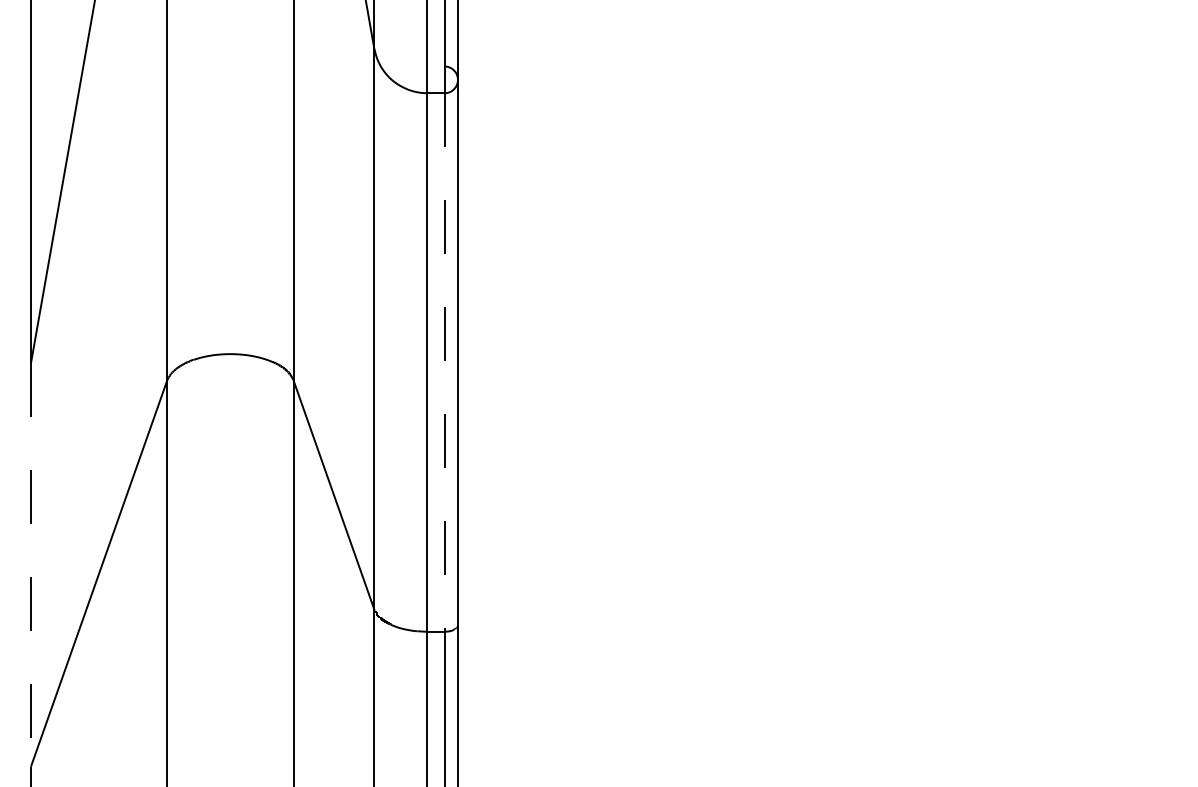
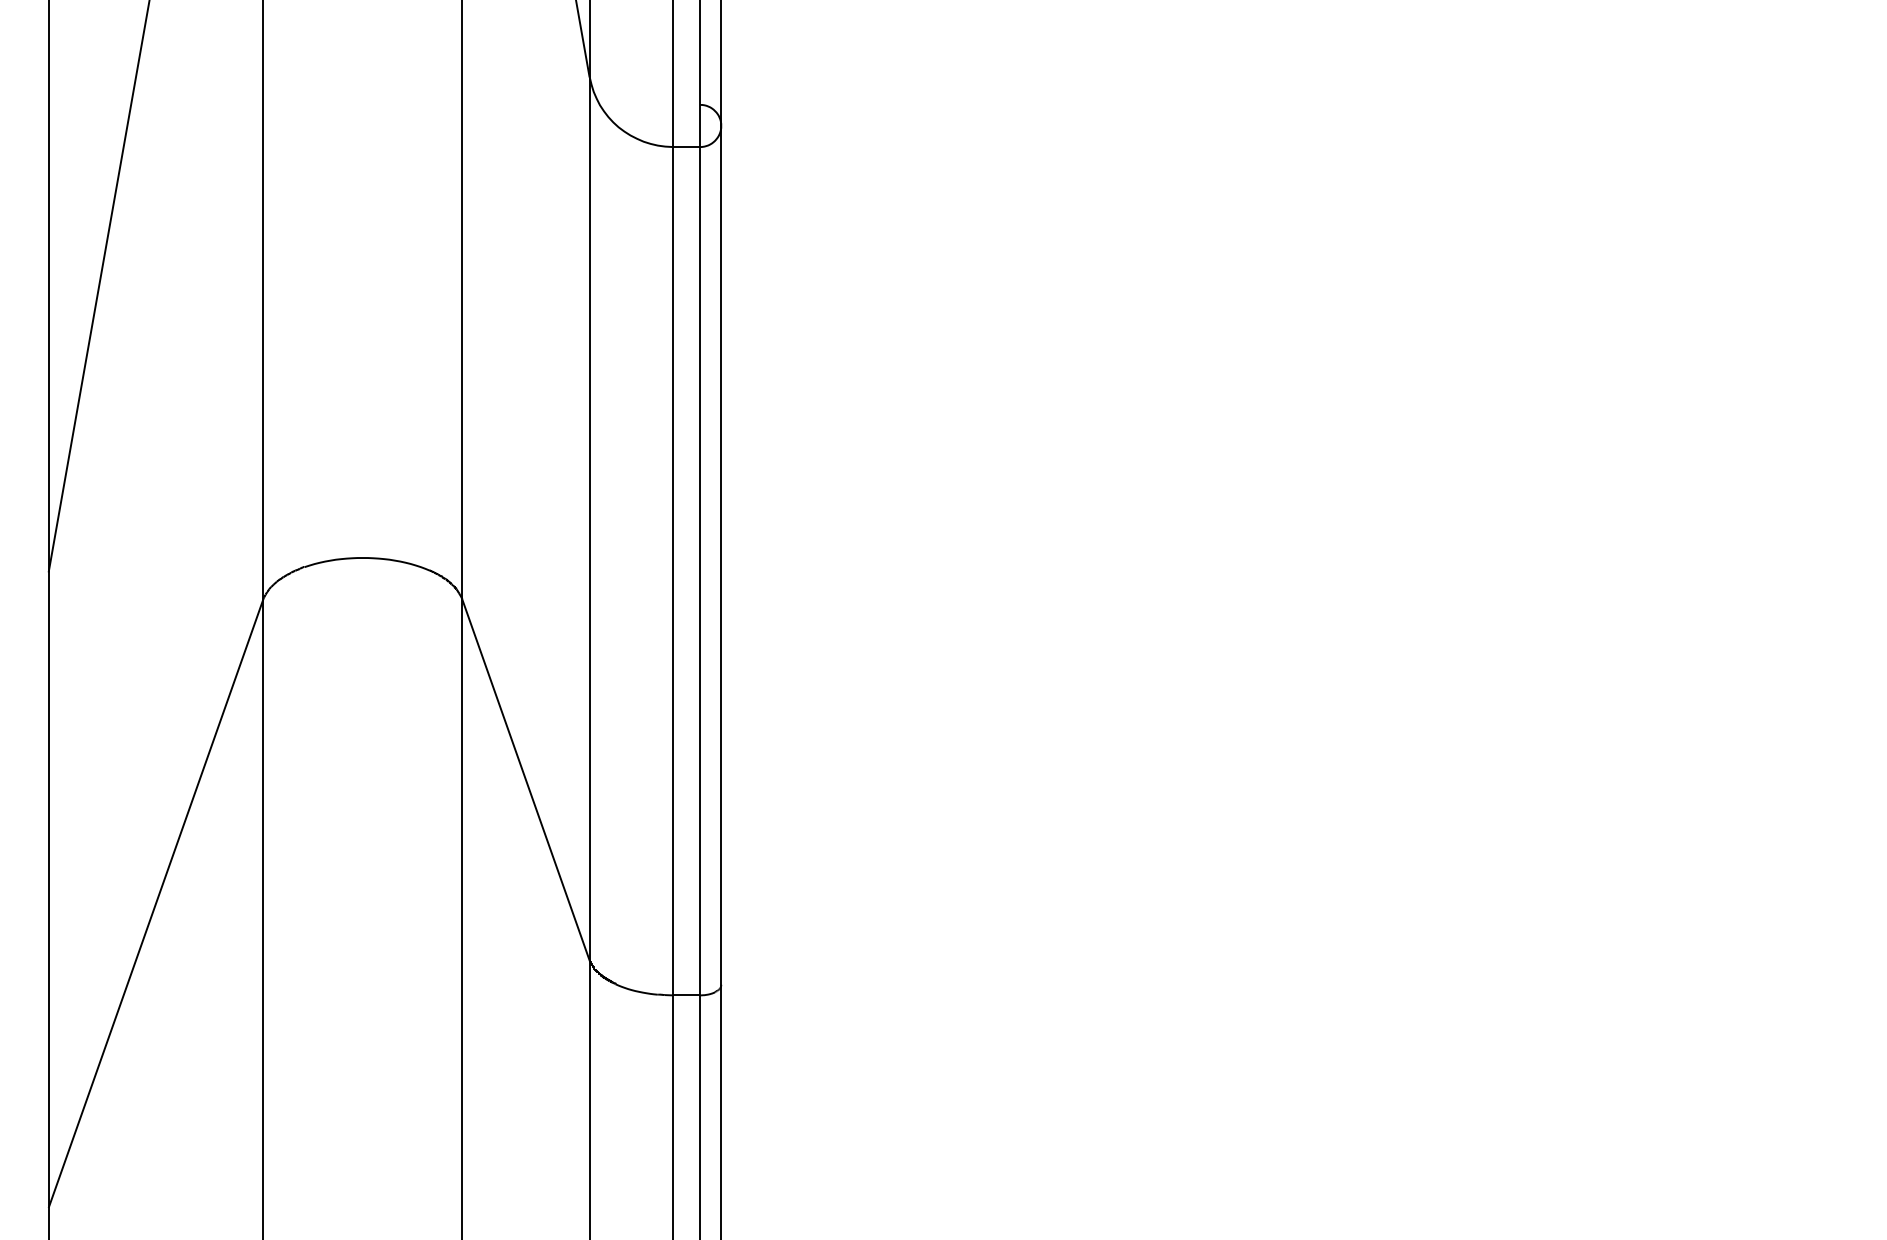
line: (444, 363) -> (700, 572), dashed -> solid
line: (30, 565) -> (47, 890), dashed -> solid

